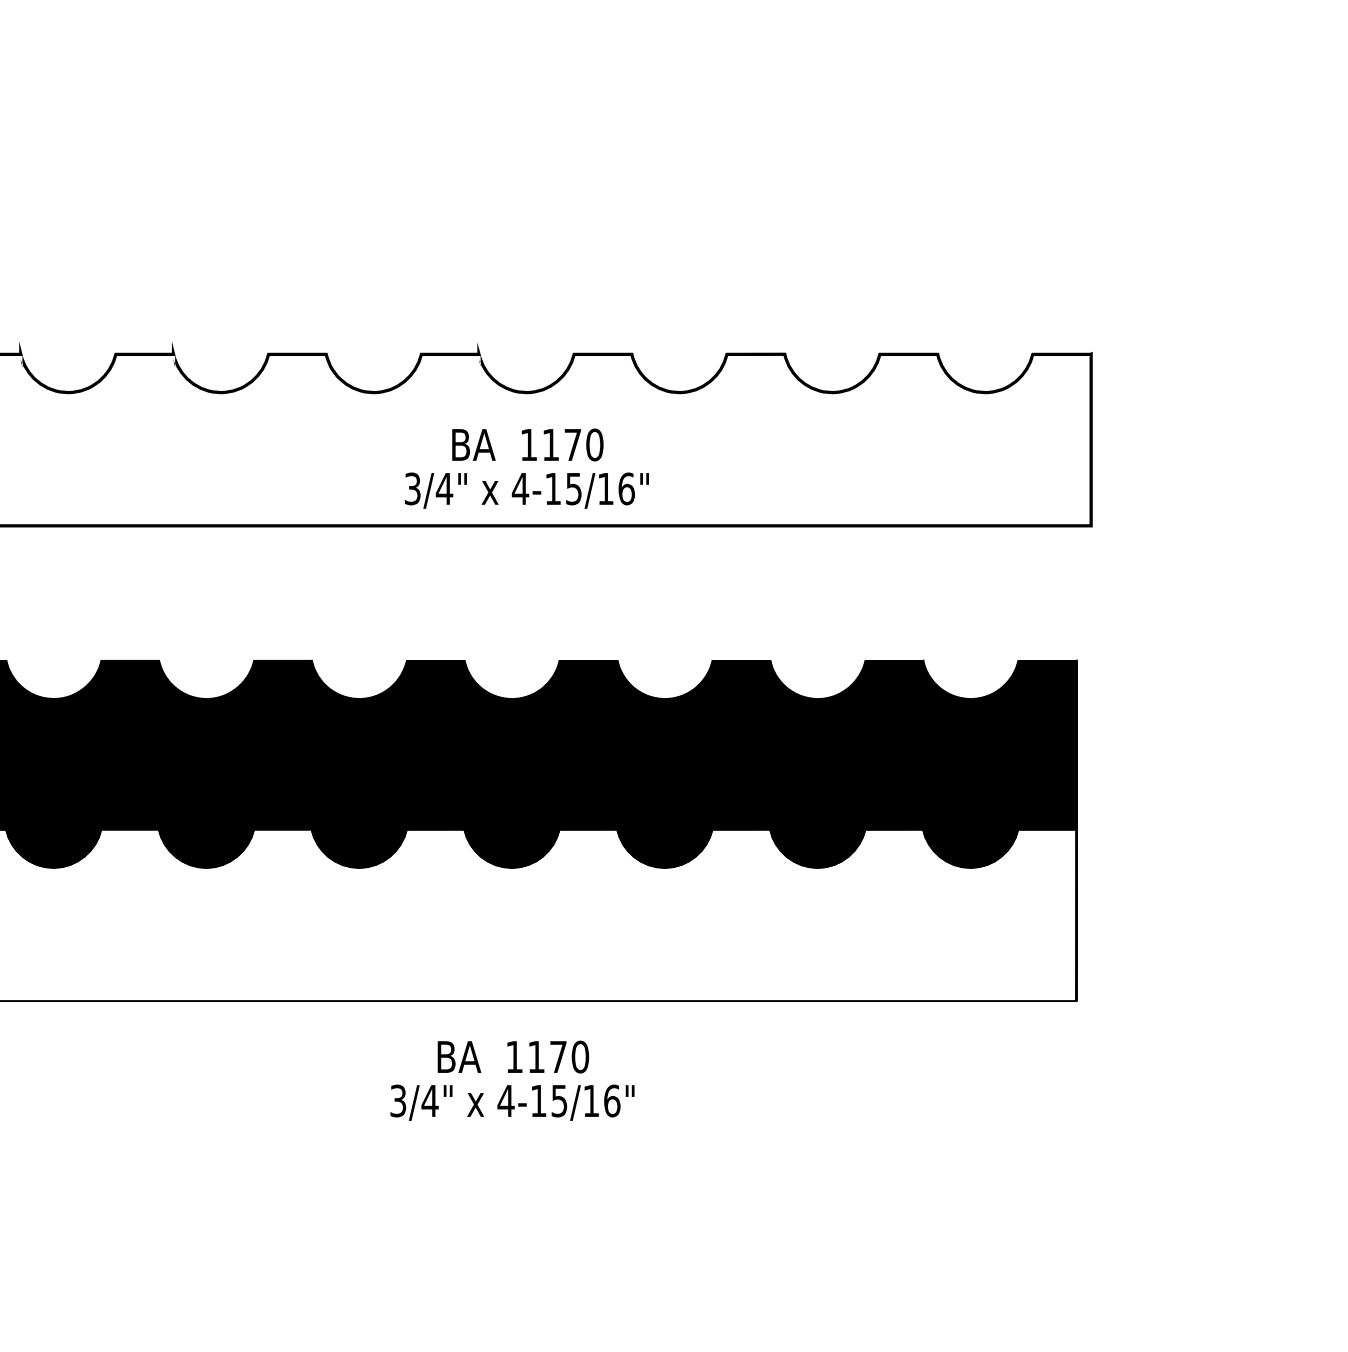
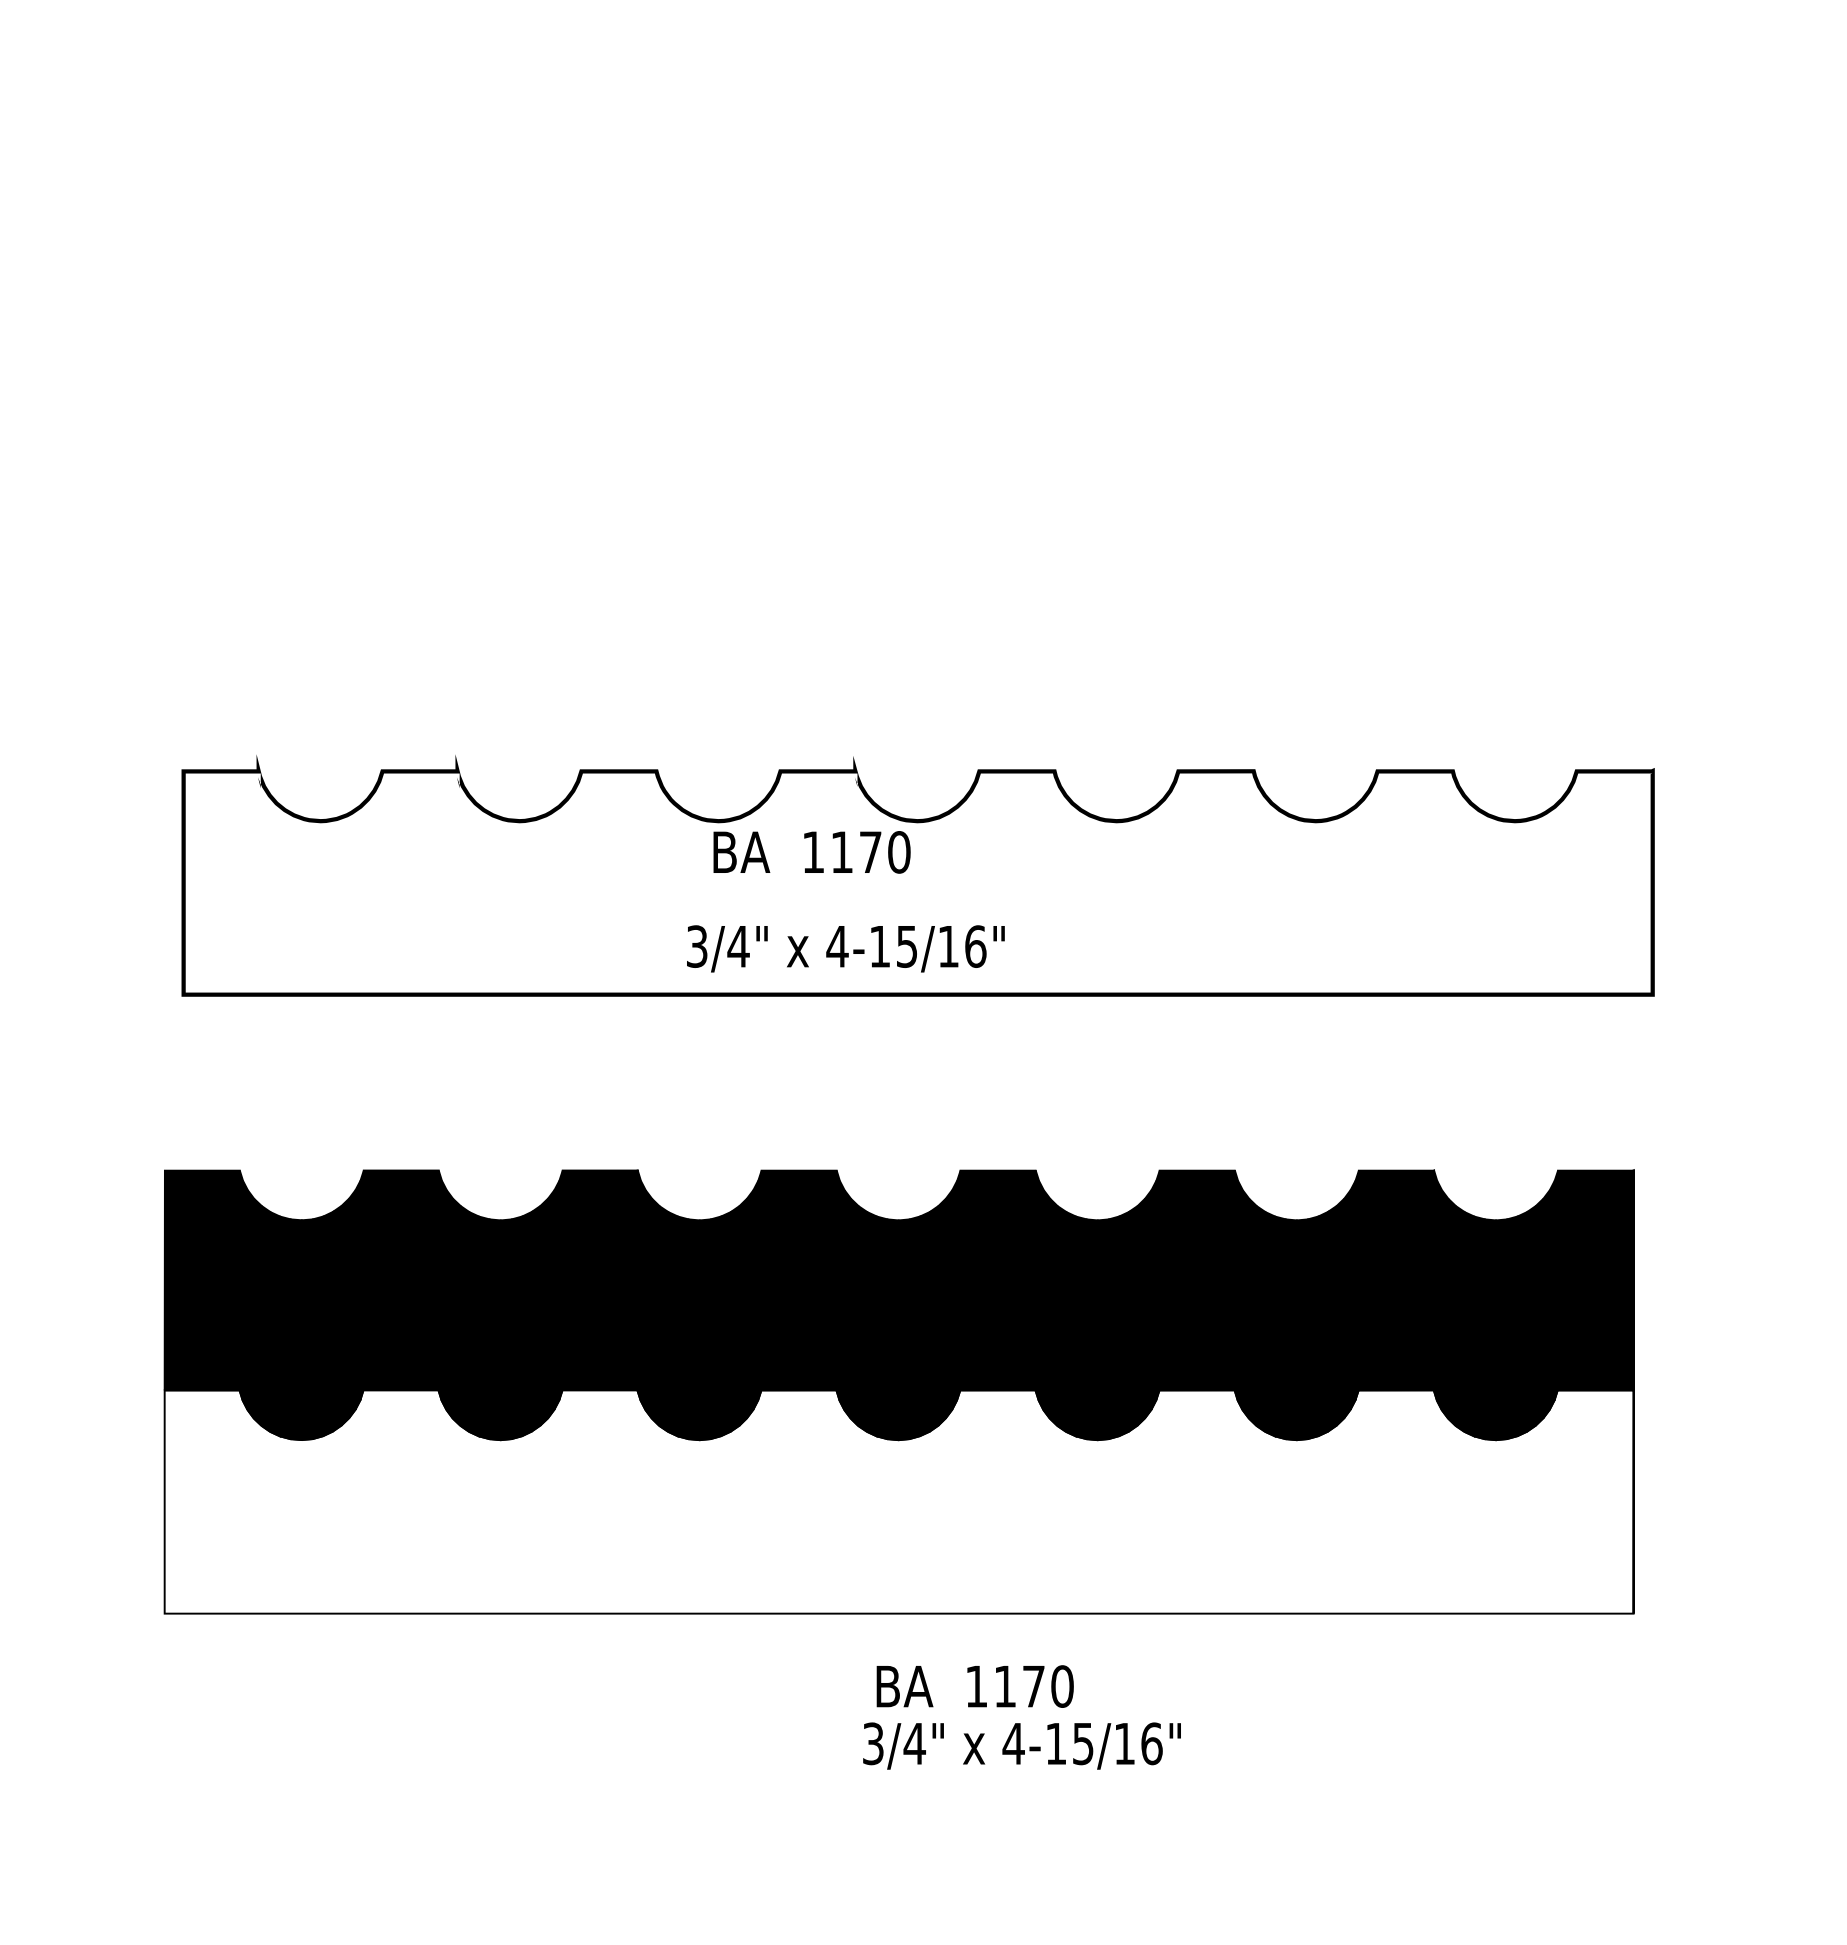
text: (527, 445) -> (811, 852), moved
text: (526, 490) -> (845, 948), moved
text: (512, 1057) -> (974, 1686), moved
text: (512, 1102) -> (1021, 1745), moved

